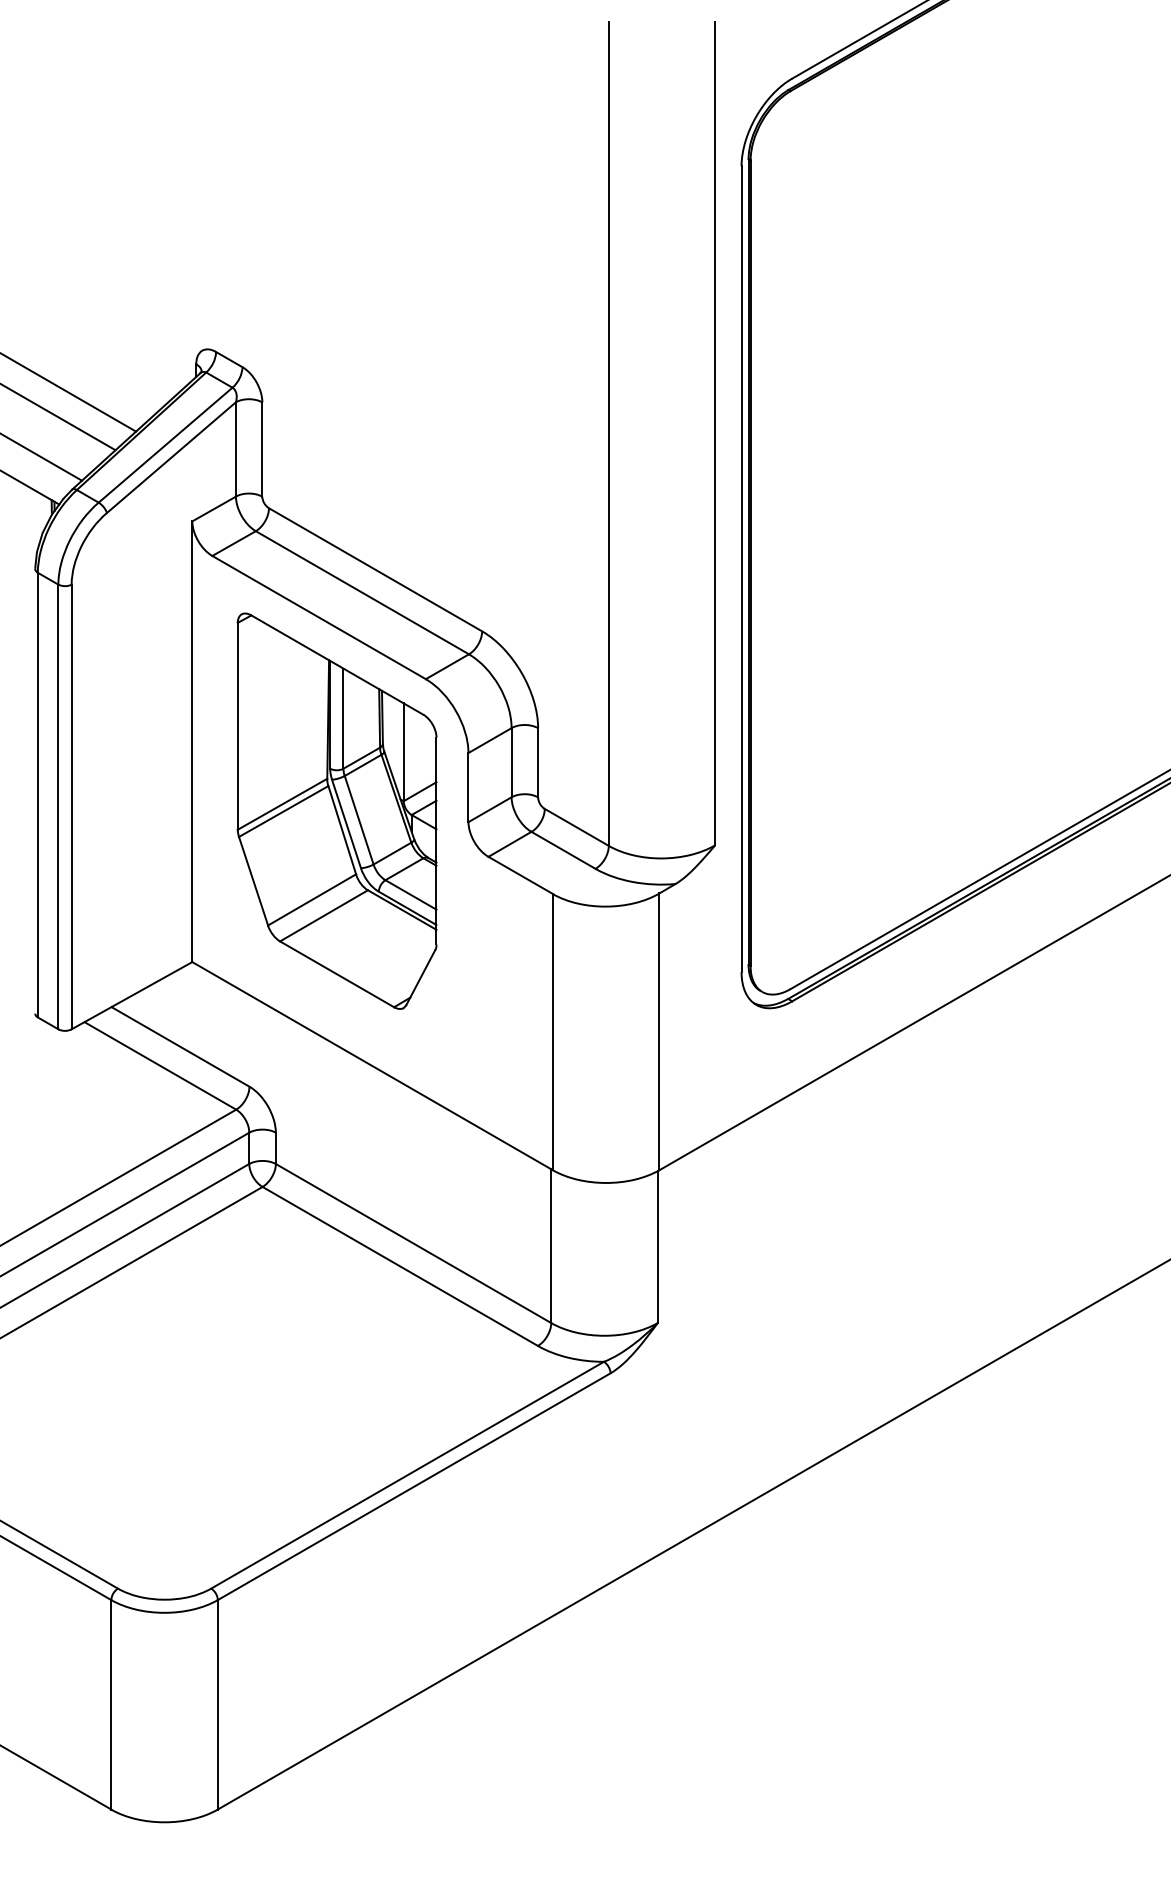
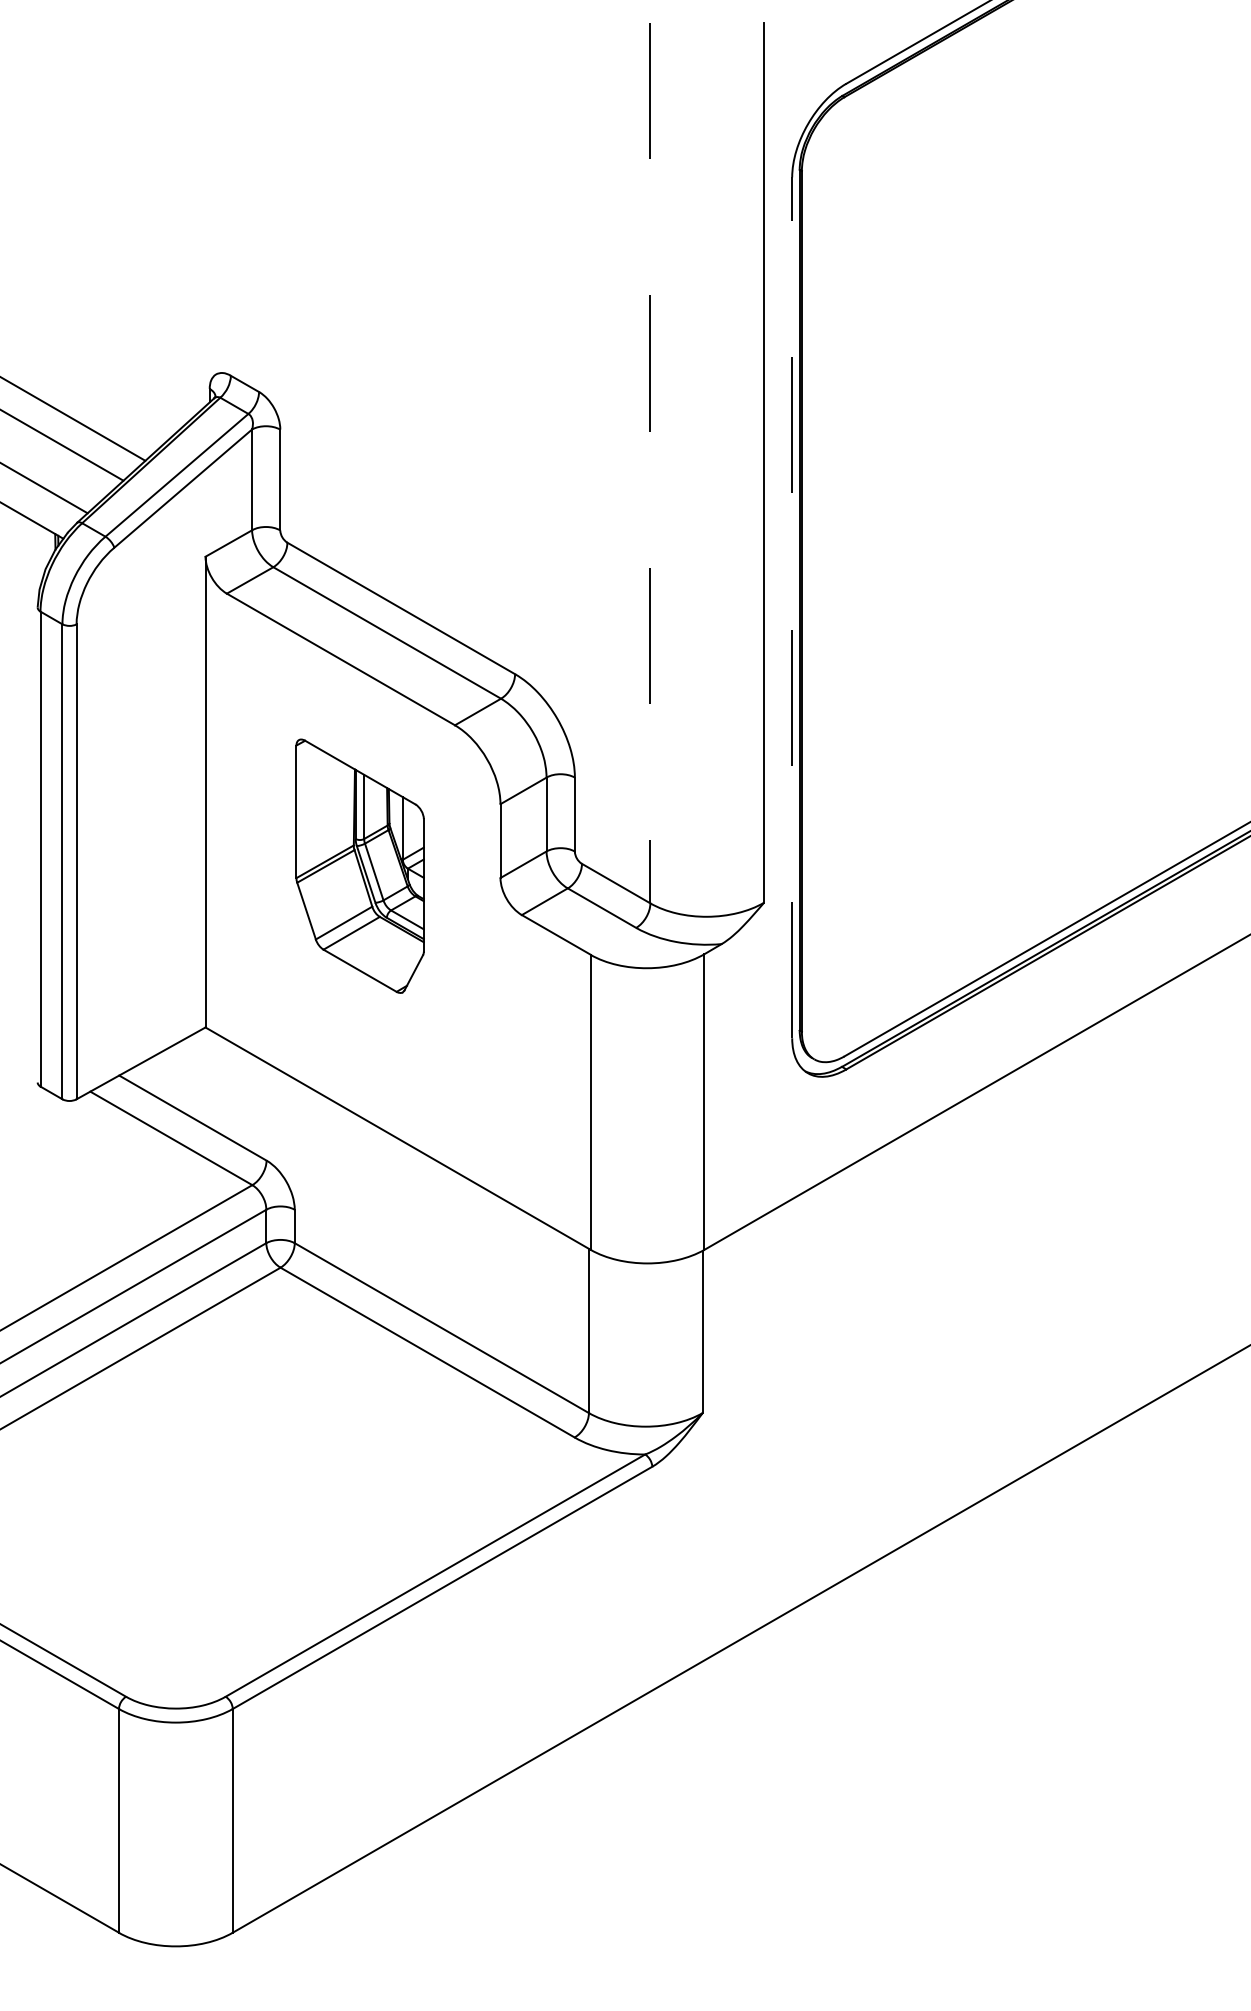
line: (608, 434) -> (650, 463), solid -> dashed
line: (741, 569) -> (792, 608), solid -> dashed
part: (336, 810) -> (359, 865), size x0.6

